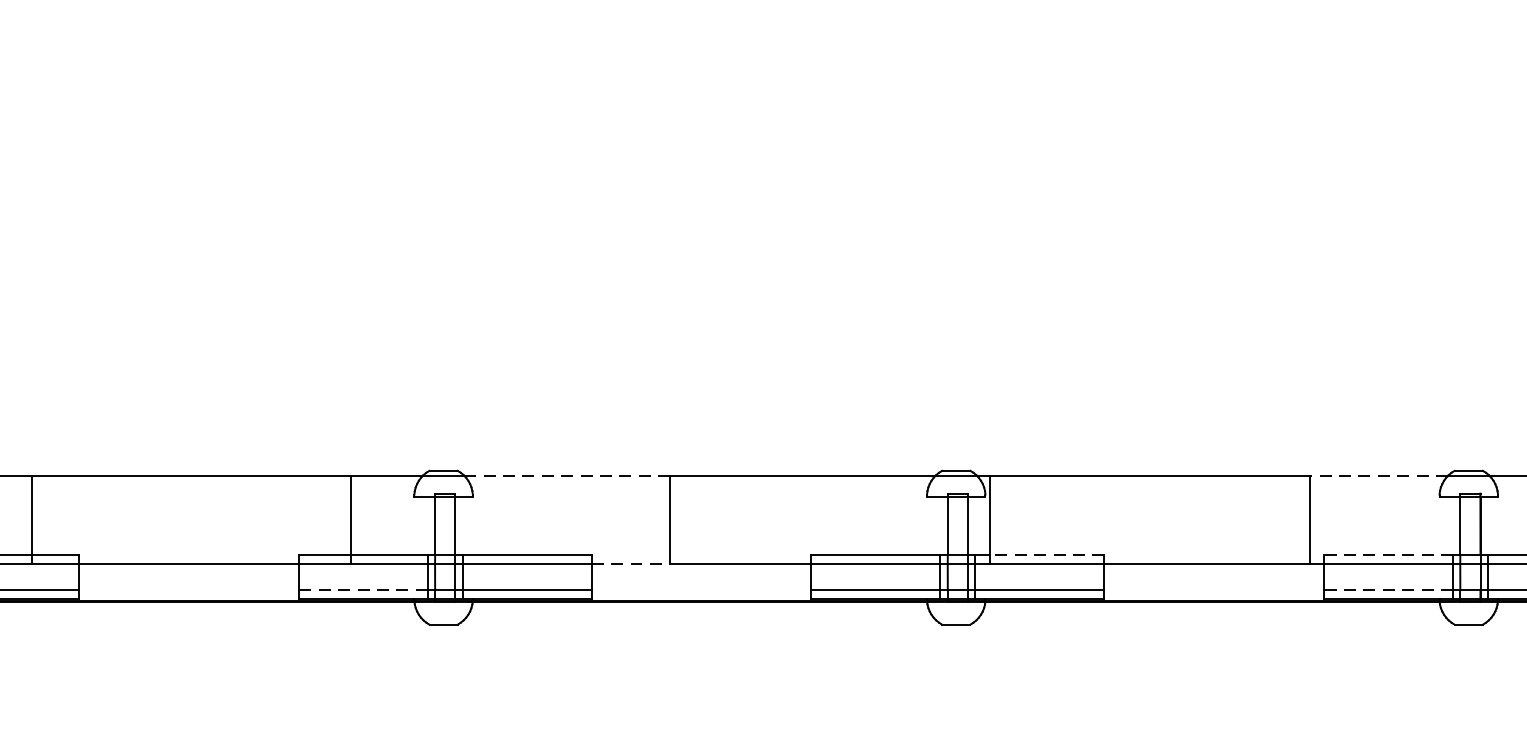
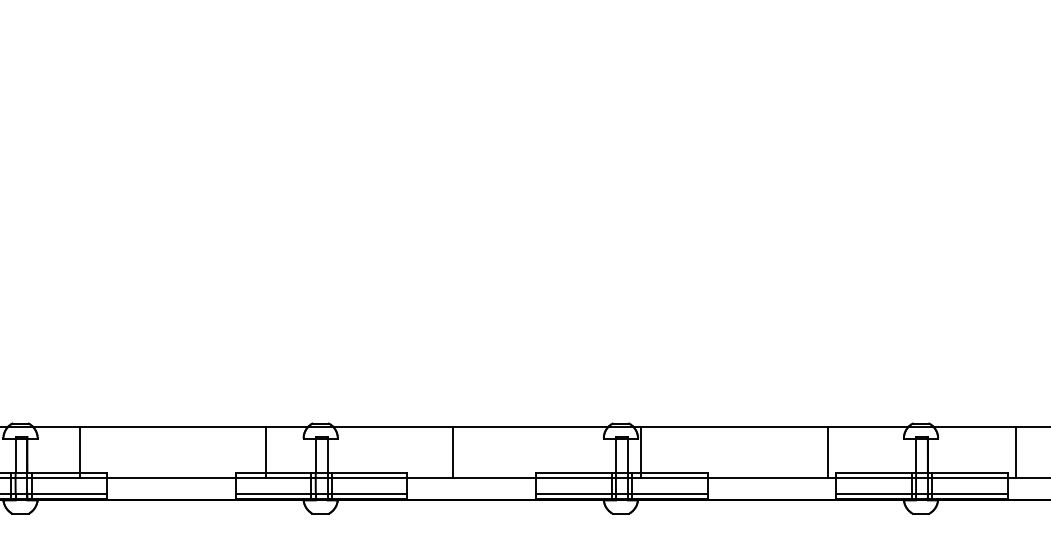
line: (566, 475) -> (392, 426), dashed -> solid
line: (1379, 475) -> (868, 426), dashed -> solid
line: (1046, 554) -> (673, 472), dashed -> solid
line: (1387, 554) -> (873, 472), dashed -> solid
line: (631, 564) -> (430, 478), dashed -> solid
line: (362, 590) -> (273, 493), dashed -> solid
line: (1387, 590) -> (873, 493), dashed -> solid

